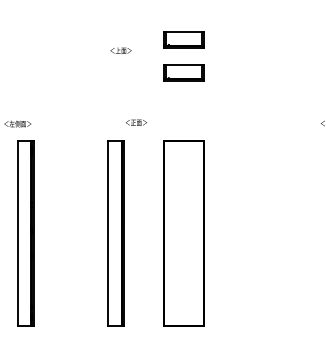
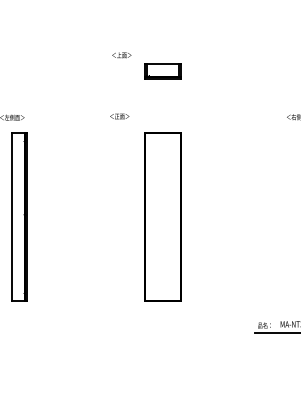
part: (183, 39) -> (162, 41), removed
text: (120, 50) -> (121, 55), moved
part: (116, 233) -> (101, 216), removed

